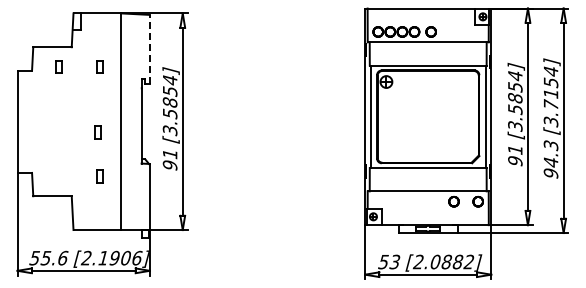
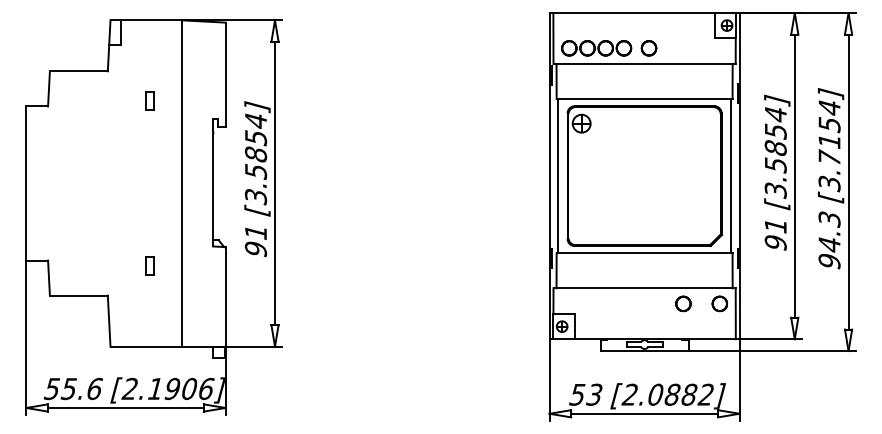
line: (149, 49) -> (224, 74), dashed -> solid
part: (58, 66) -> (87, 100), removed
part: (97, 132) -> (146, 199), removed

